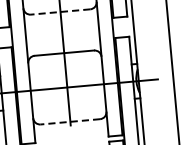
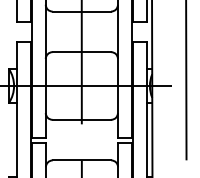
line: (60, 11) -> (81, 11), dashed -> solid
line: (70, 121) -> (81, 119), dashed -> solid

